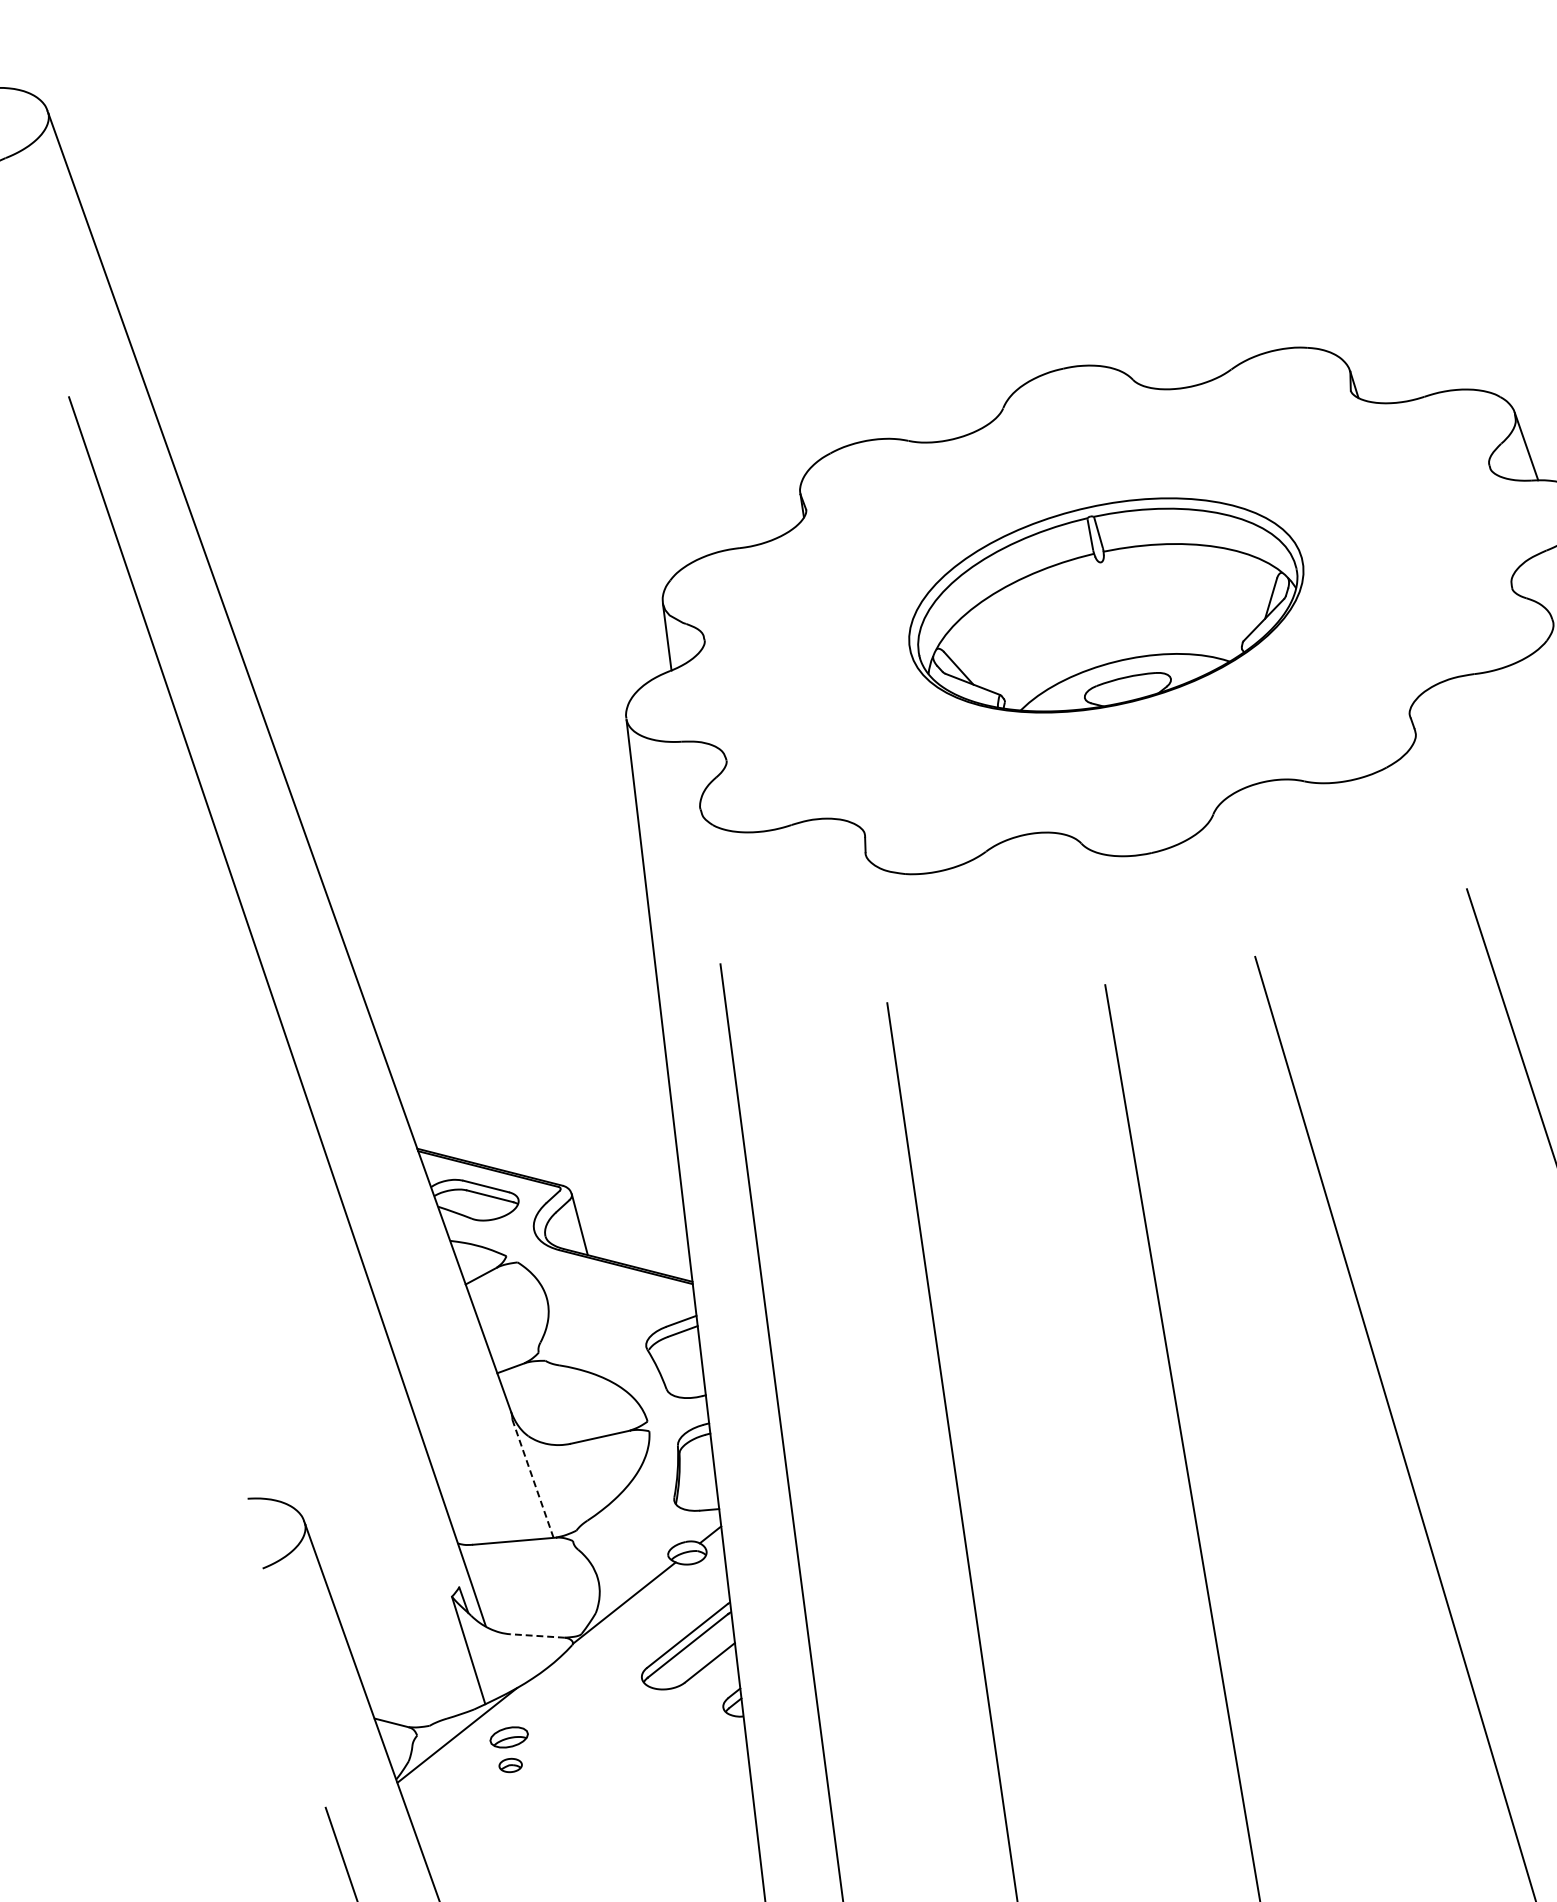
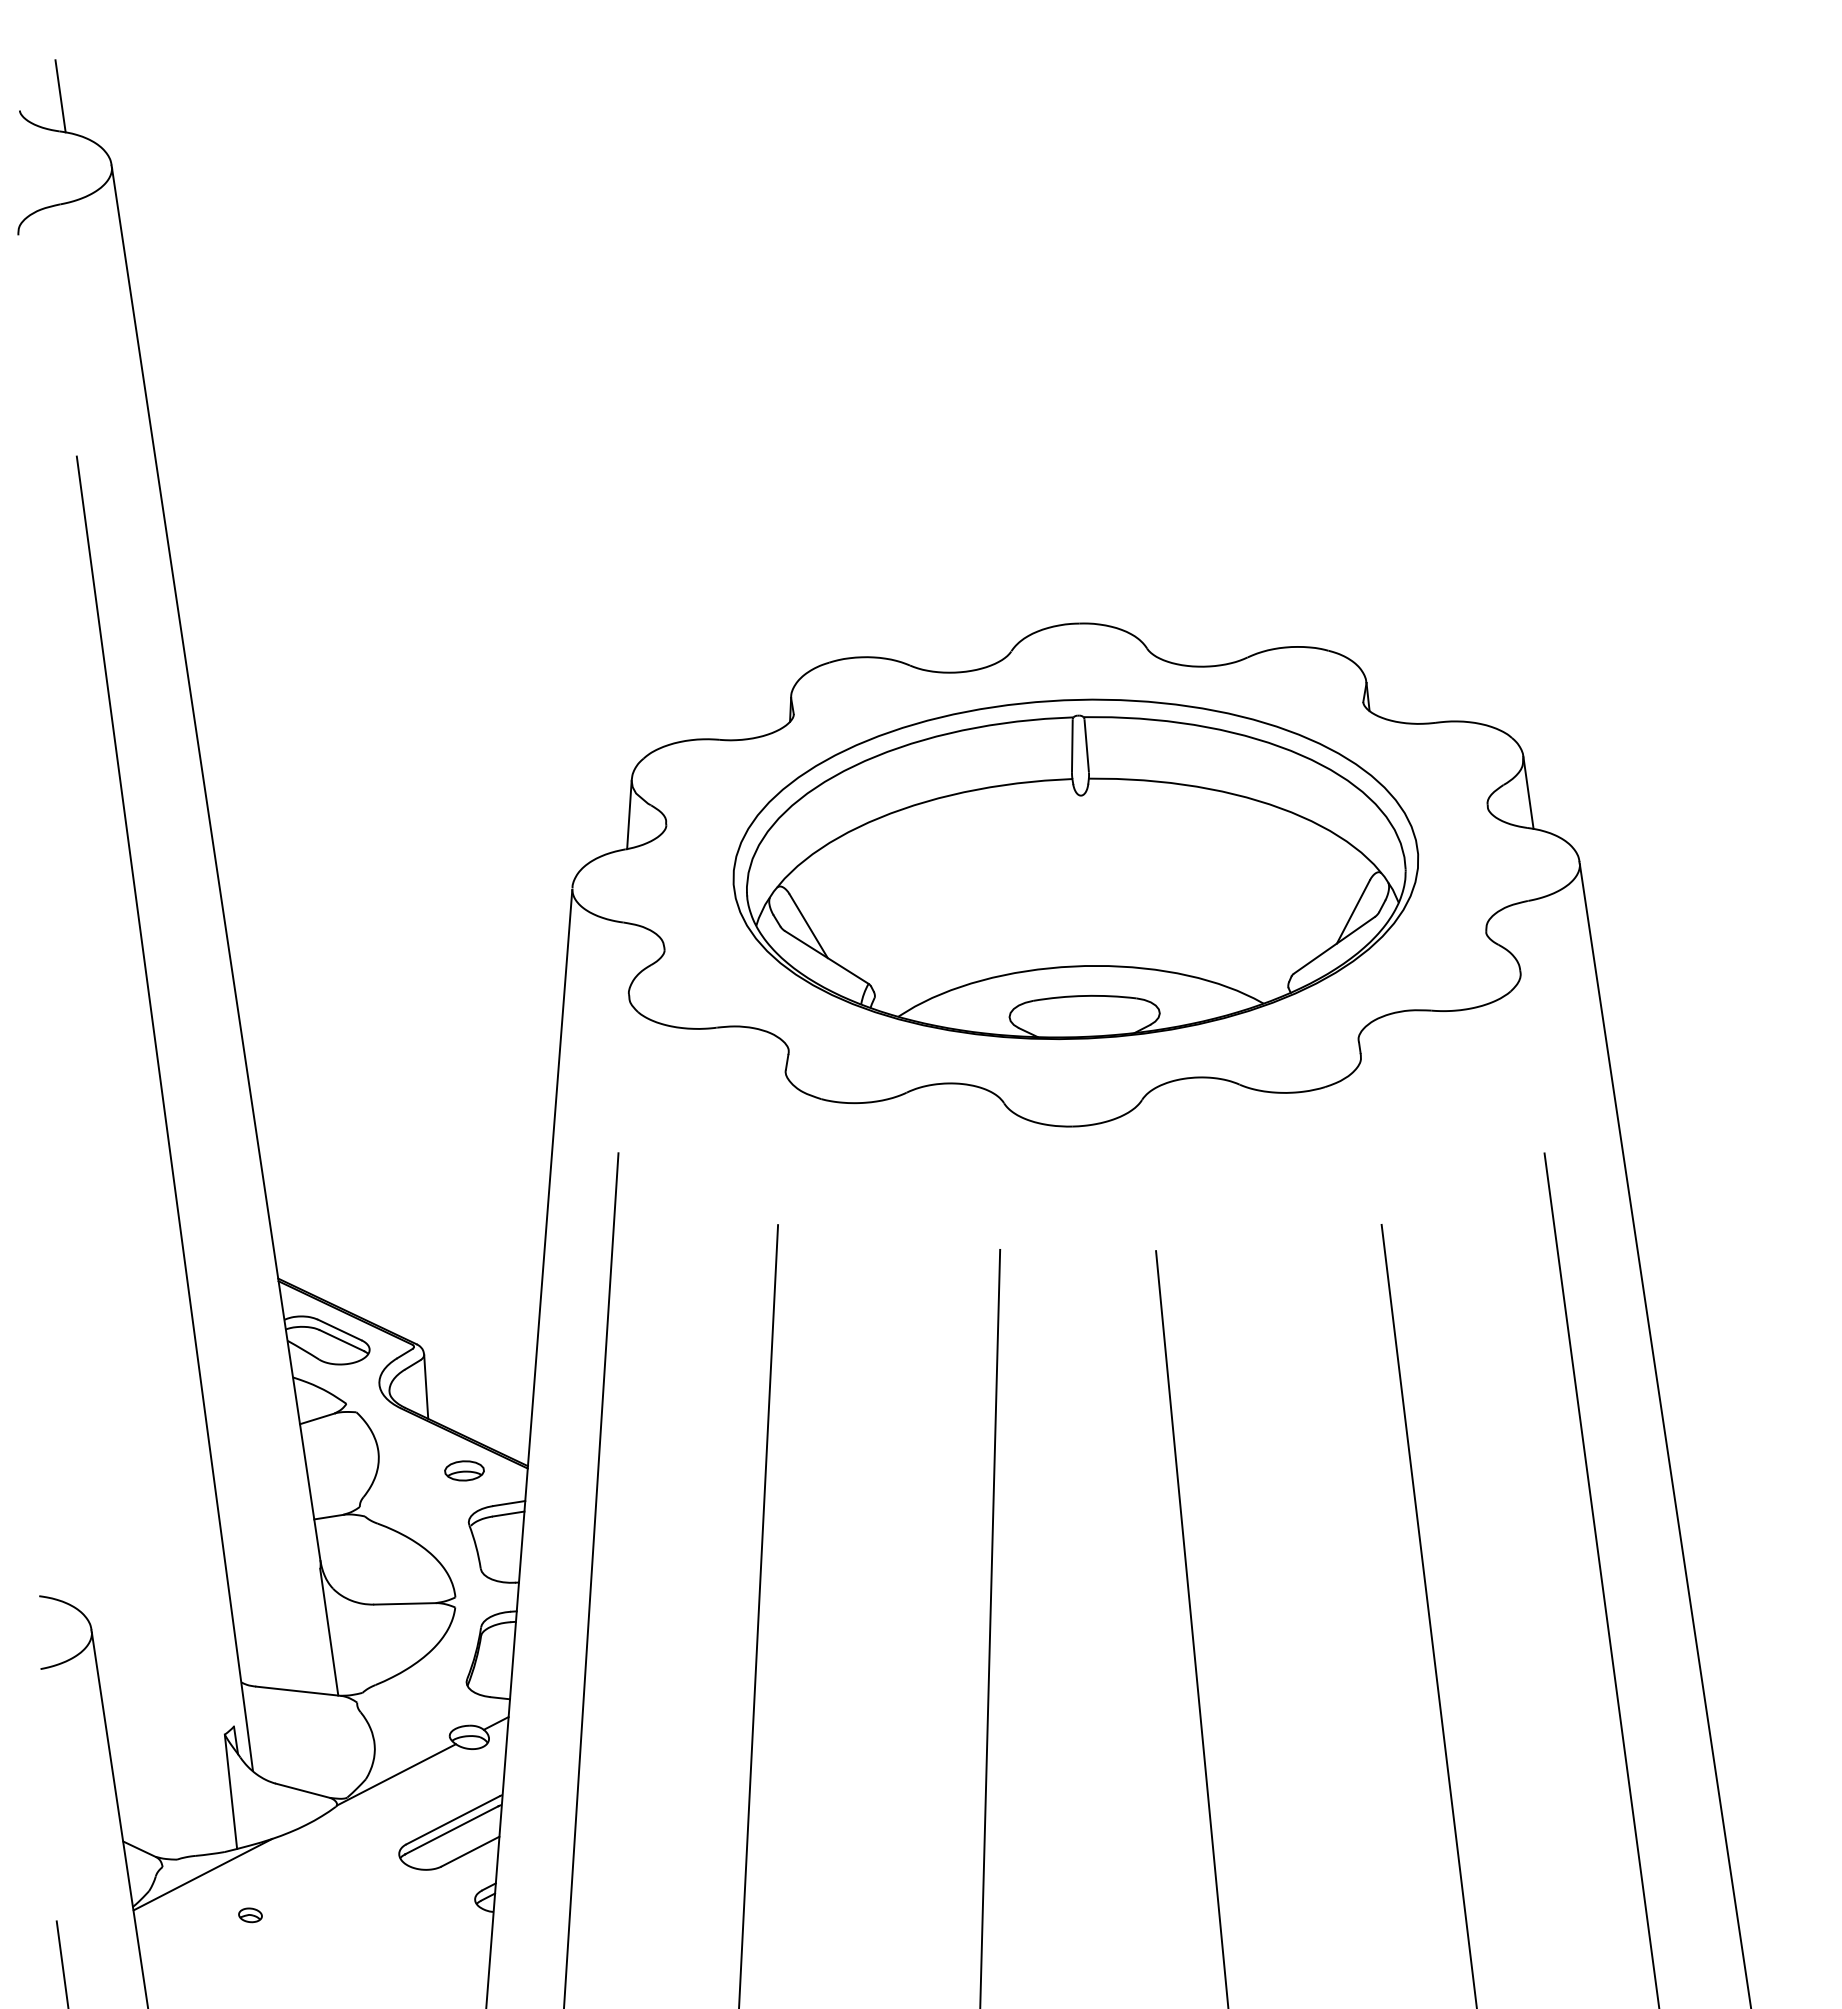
part: (1105, 605) -> (1075, 869), size x1.67
line: (533, 1478) -> (329, 1632), dashed -> solid
line: (537, 1635) -> (302, 1790), dashed -> solid
part: (509, 1737) -> (464, 1470), moved

